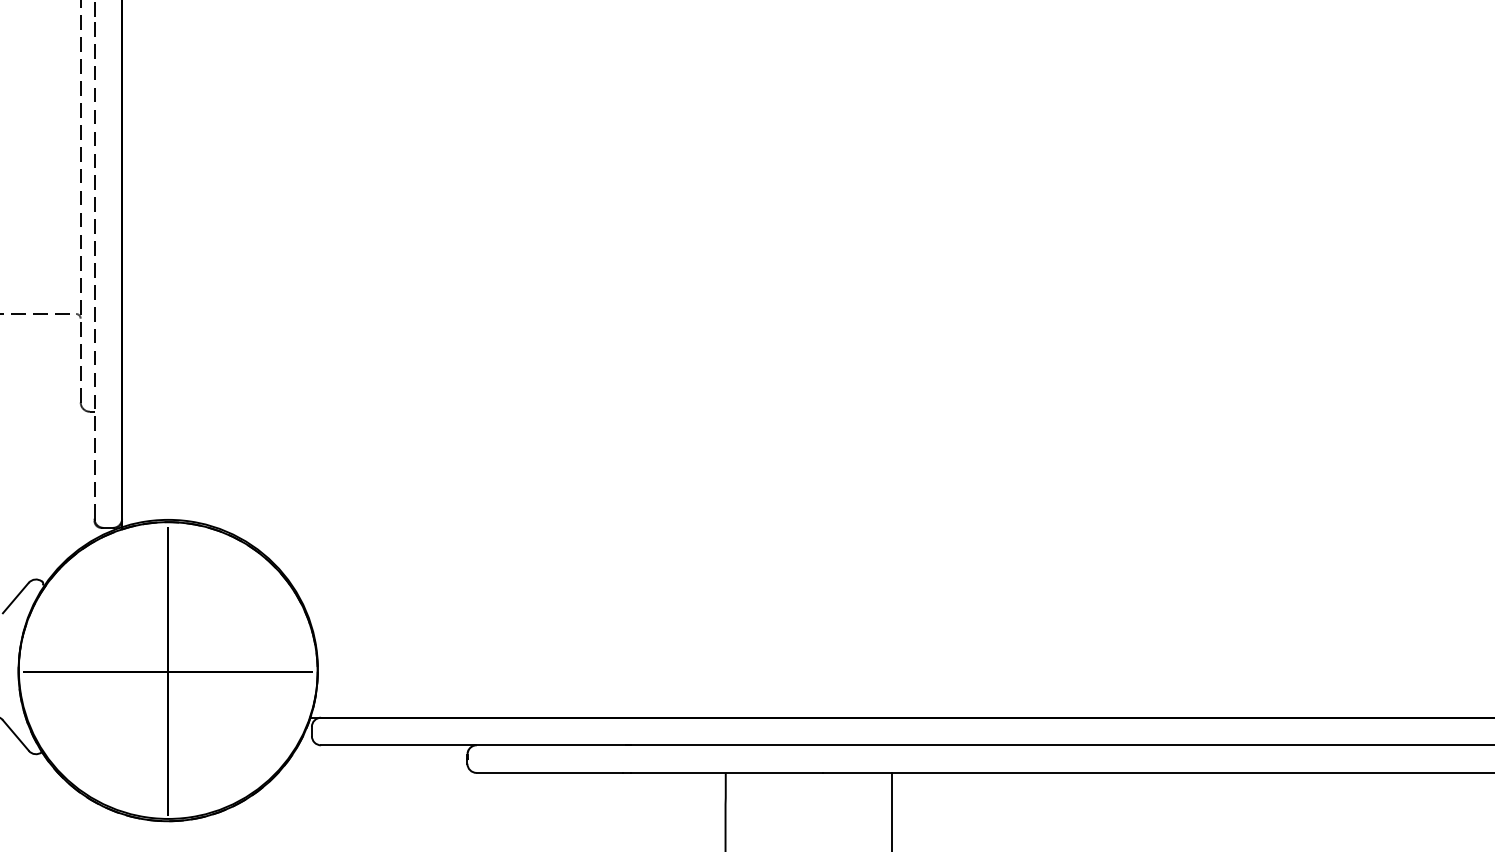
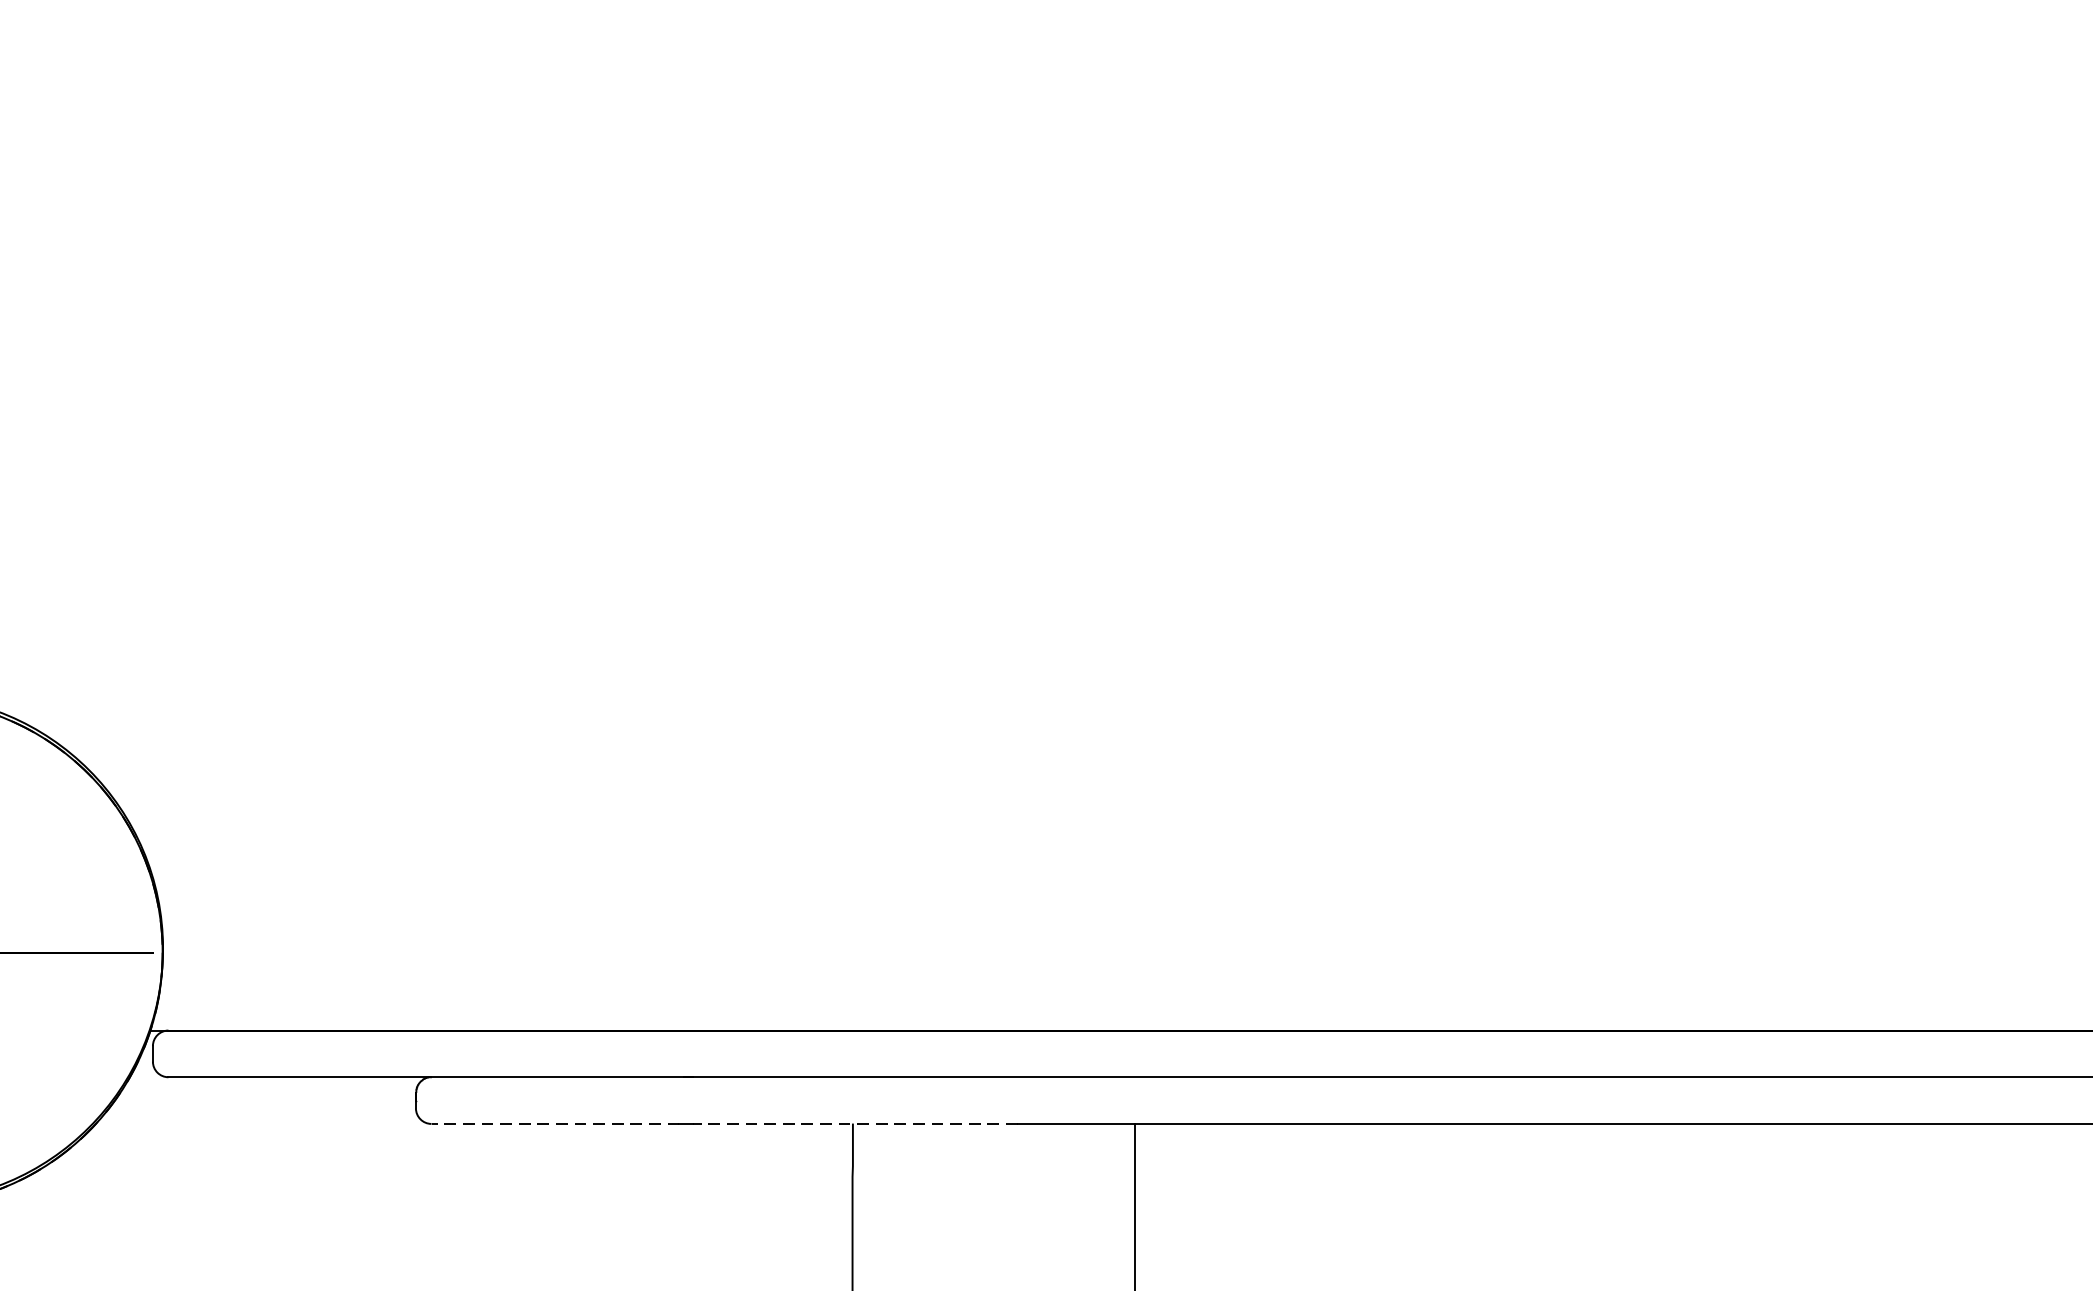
line: (549, 772) -> (554, 1123), solid -> dashed
line: (726, 772) -> (854, 1123), solid -> dashed

